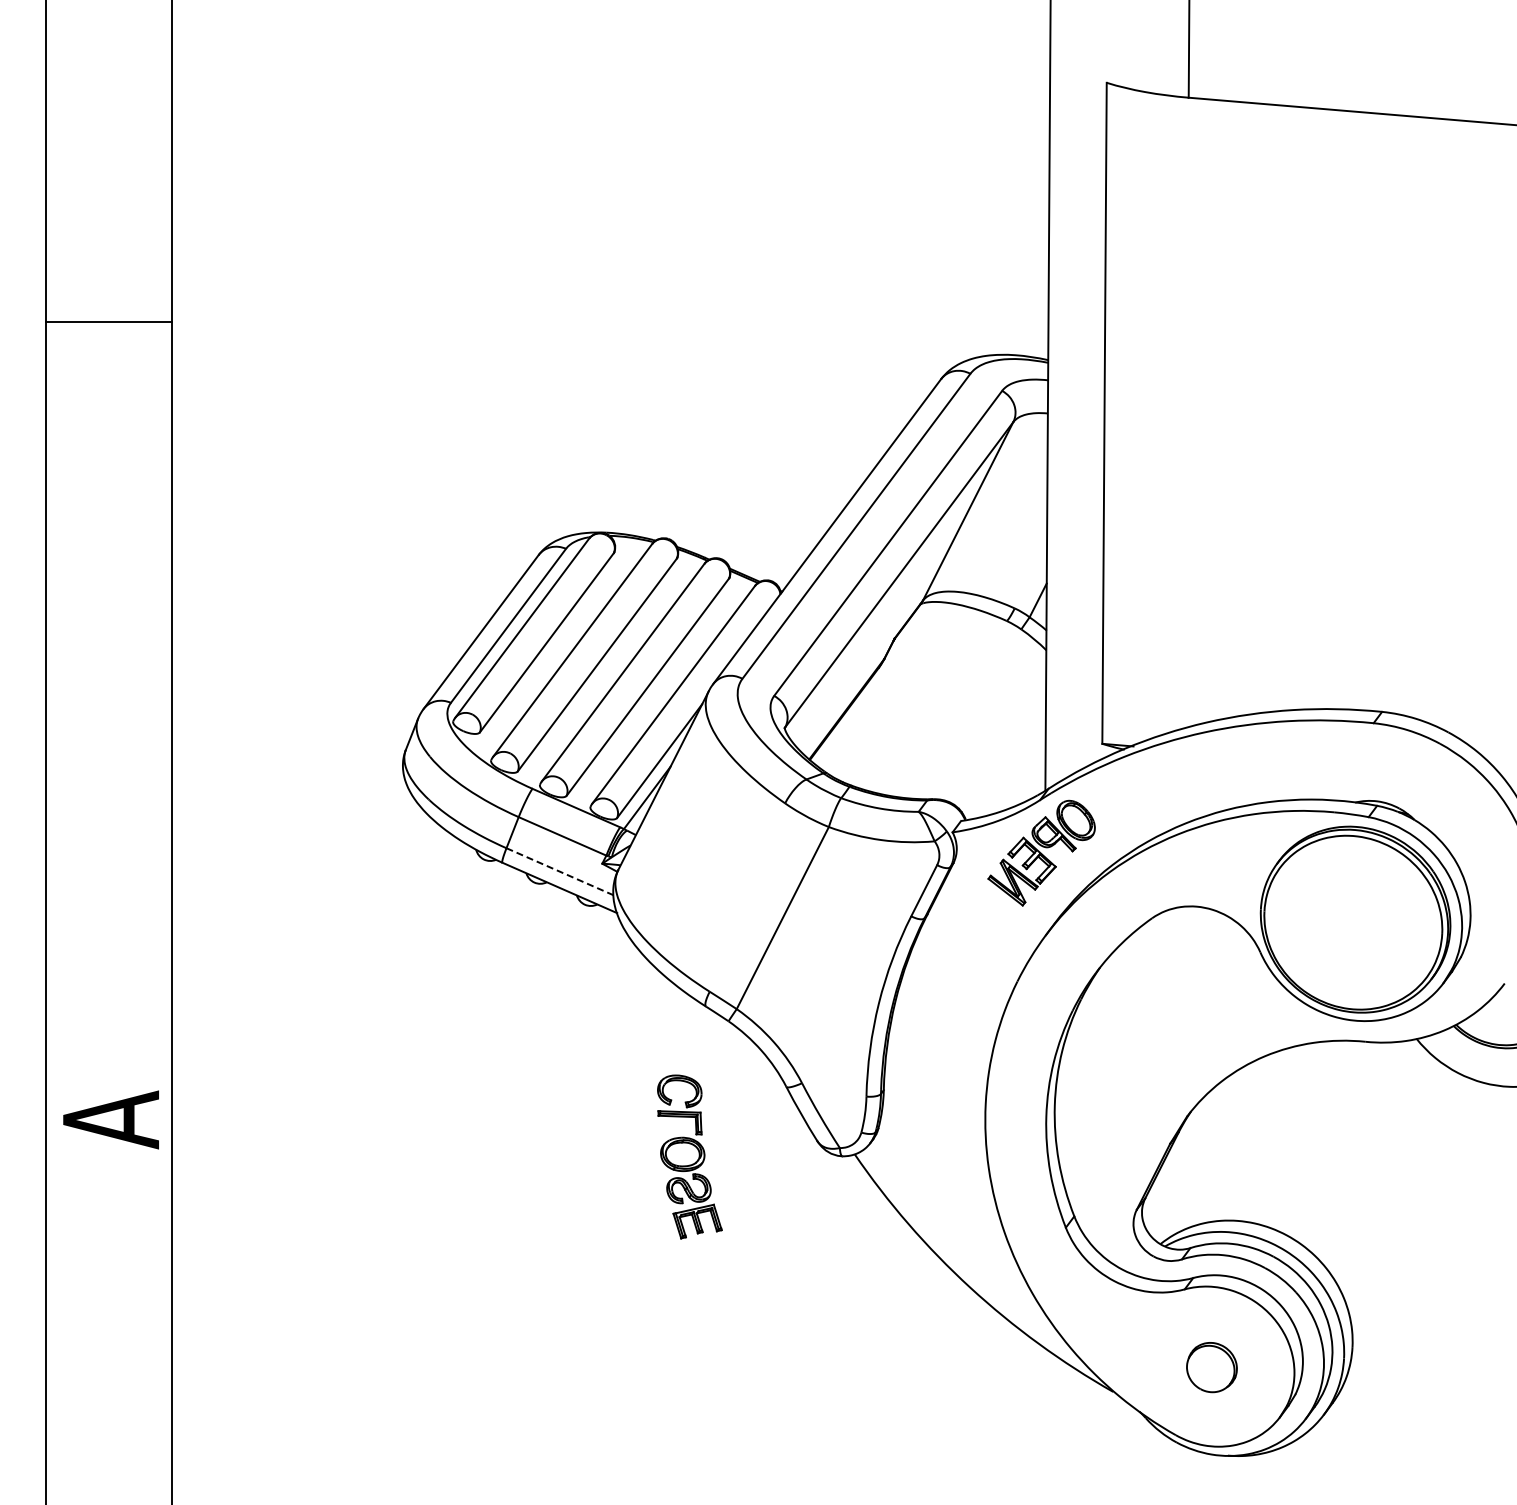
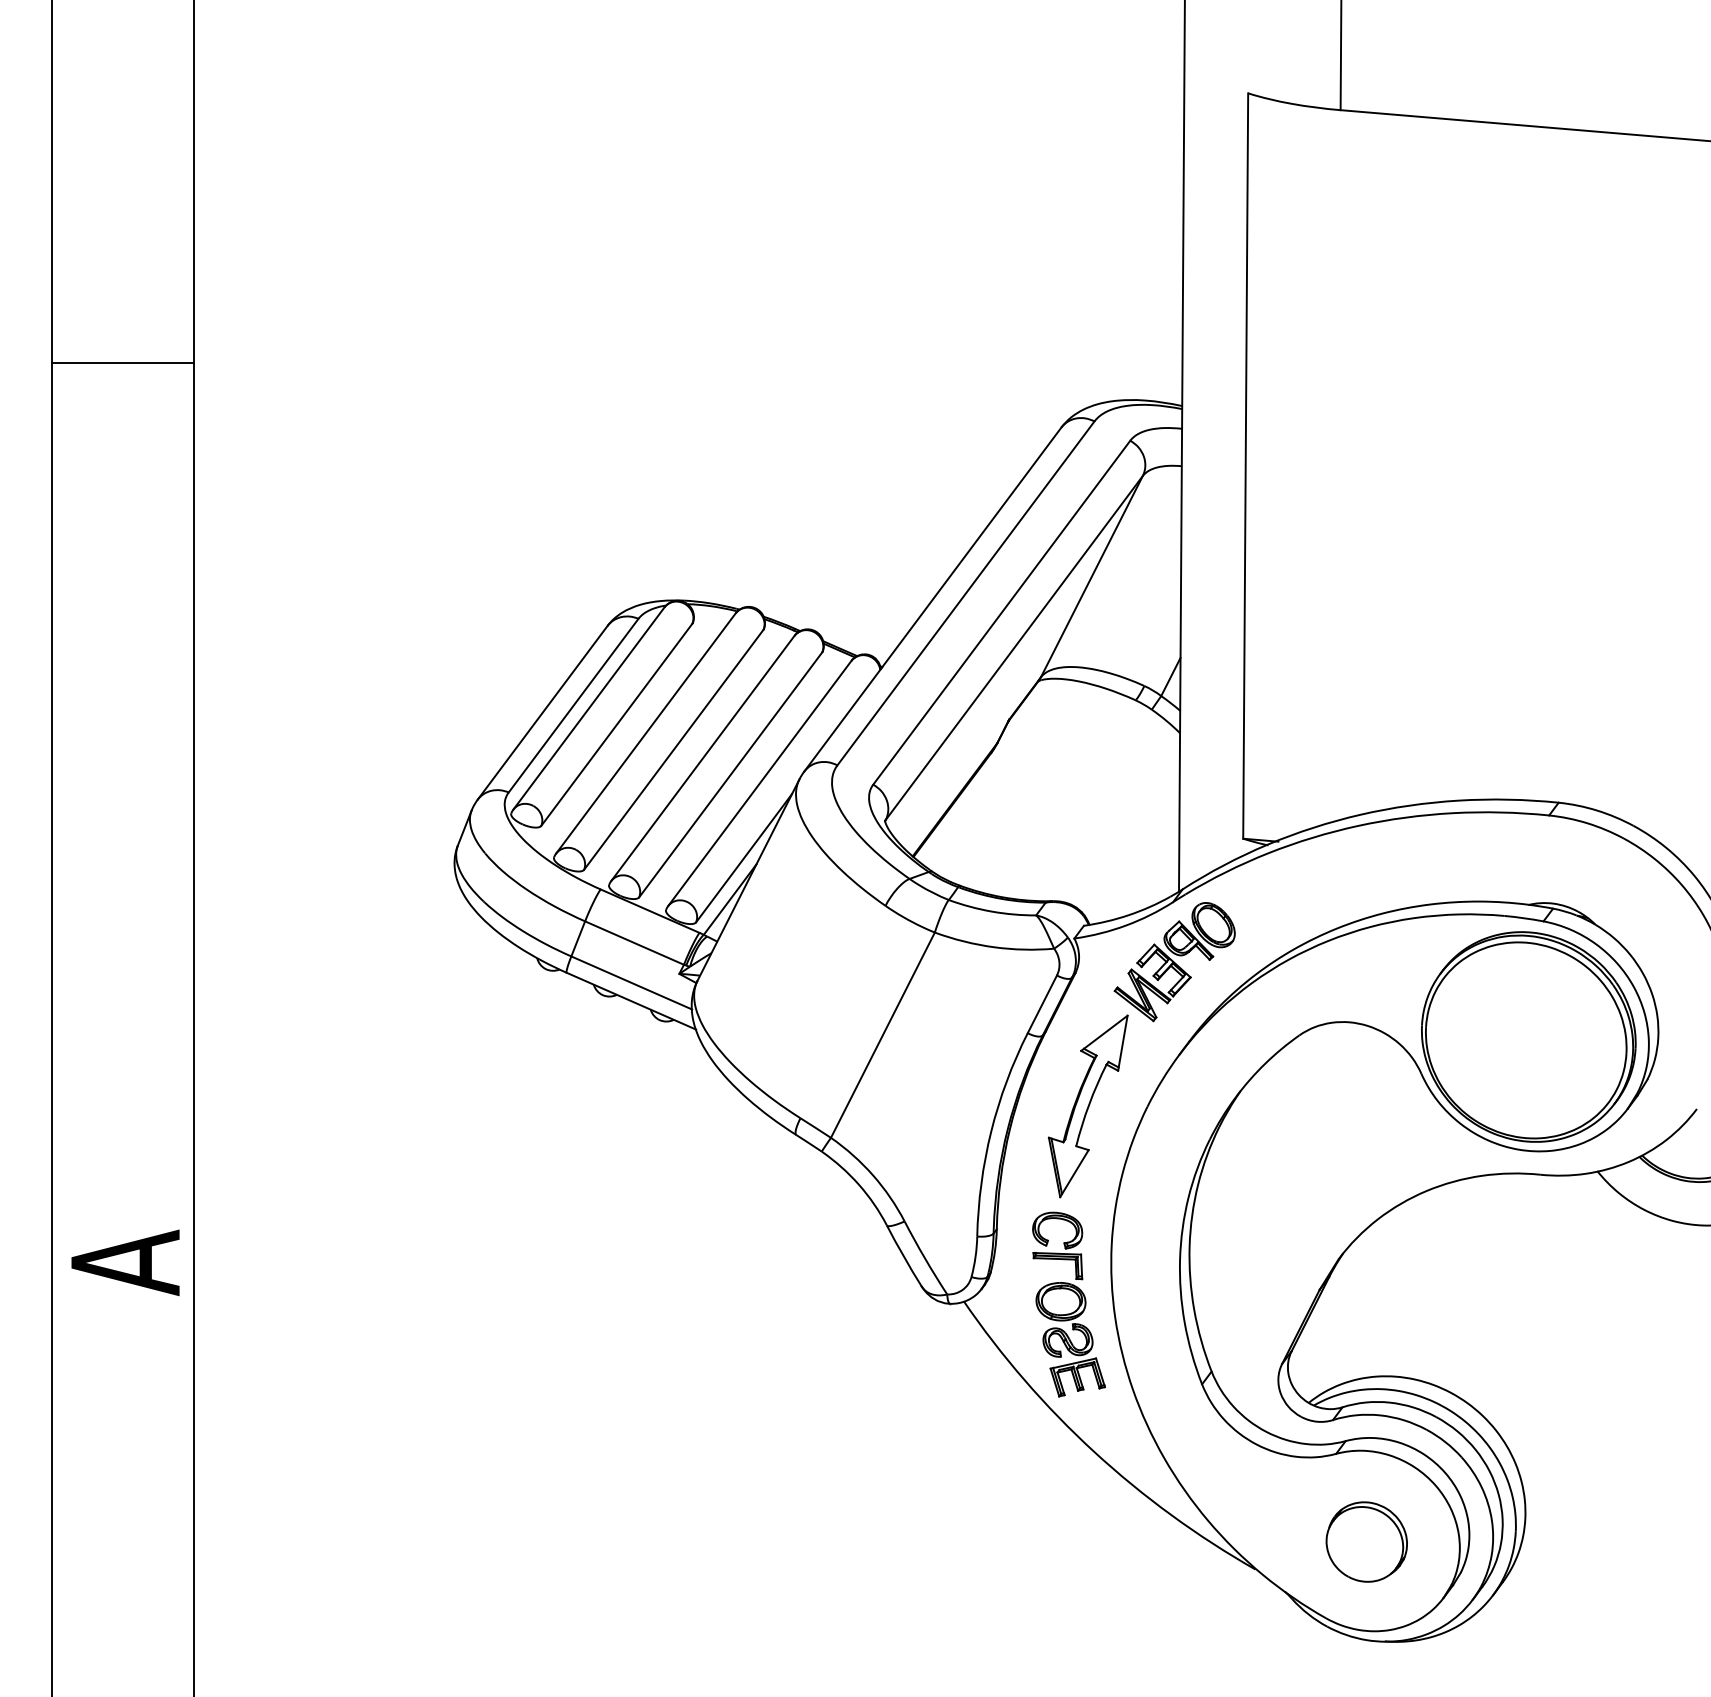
line: (560, 871) -> (632, 982), dashed -> solid
part: (964, 980) -> (1087, 1105), added
part: (689, 1156) -> (1068, 1304), moved
part: (1211, 1367) -> (1366, 1541), size x1.43

